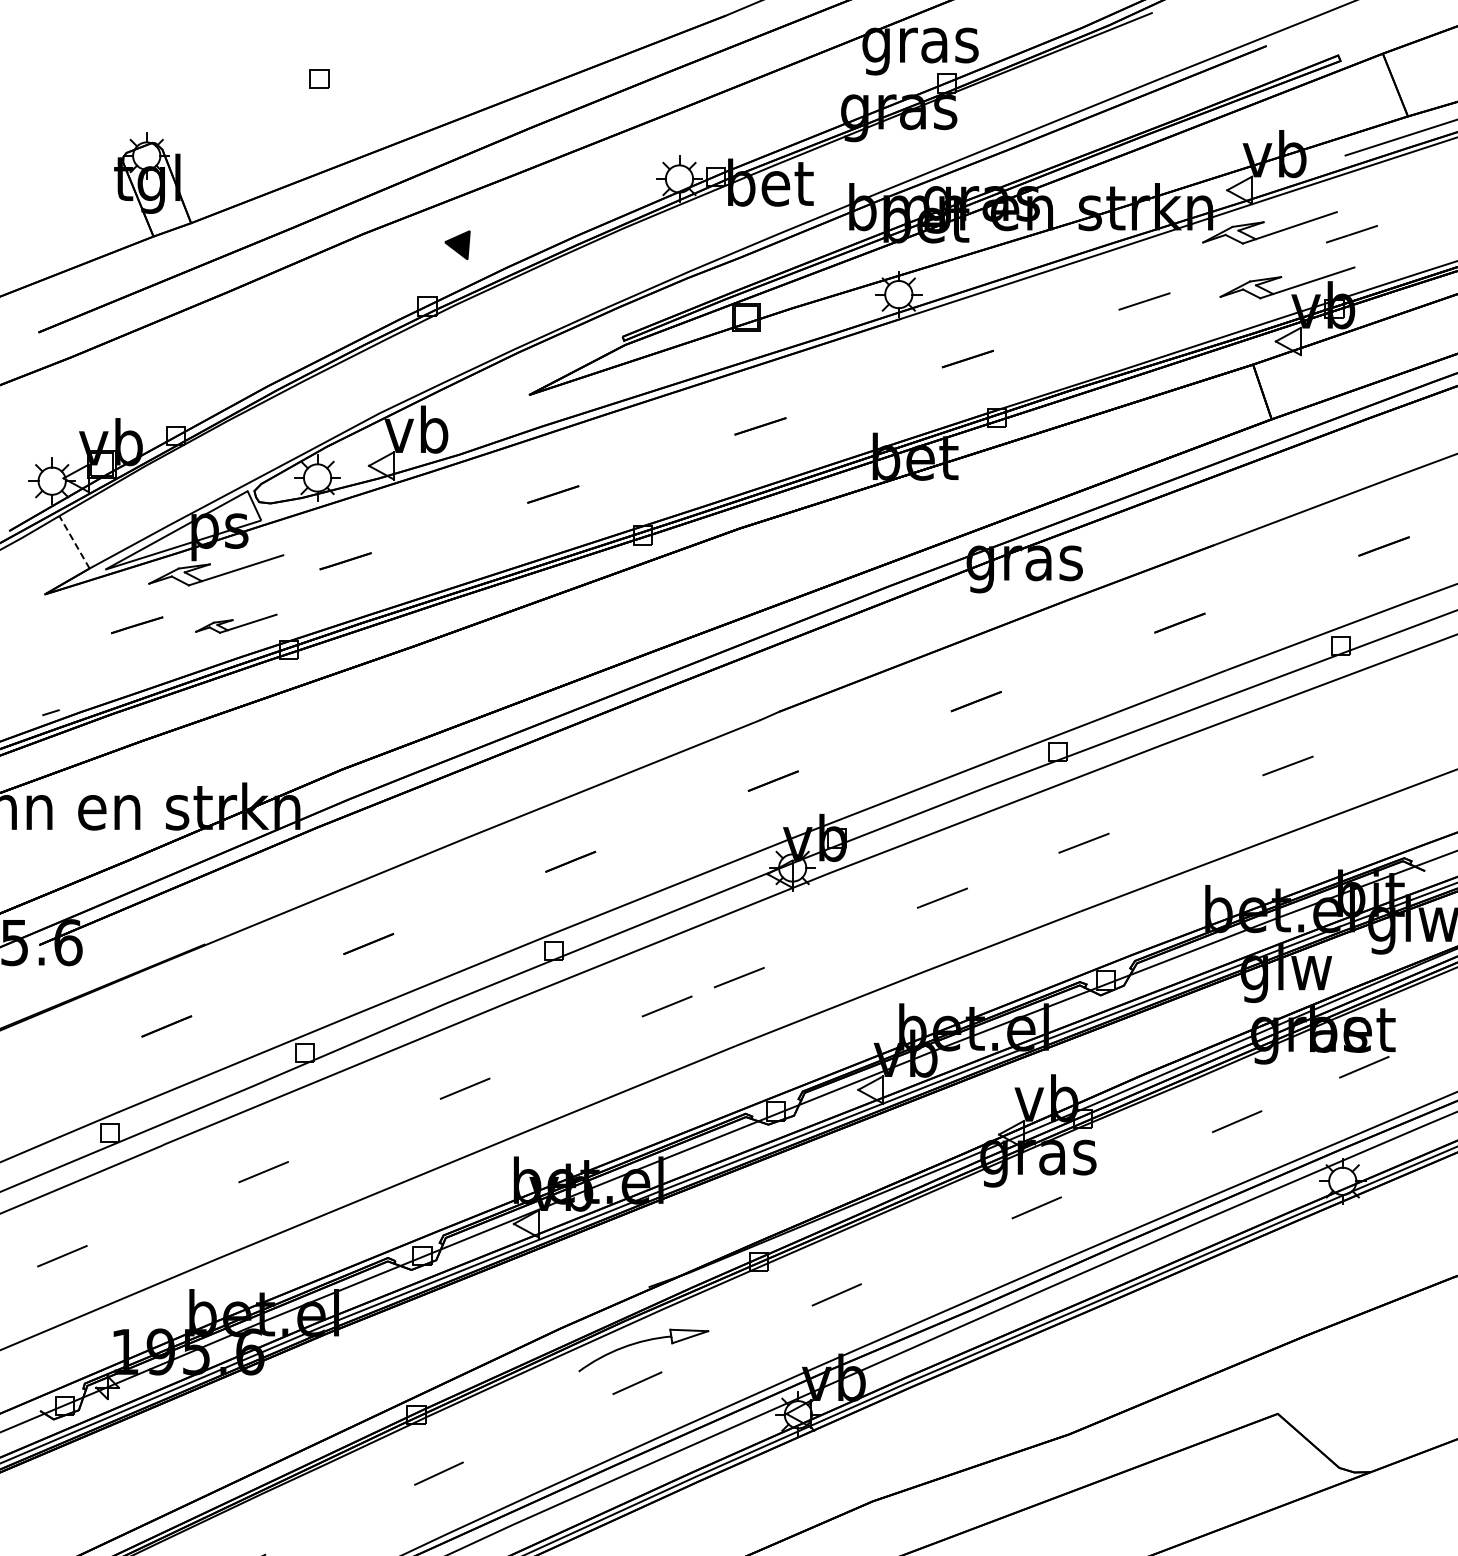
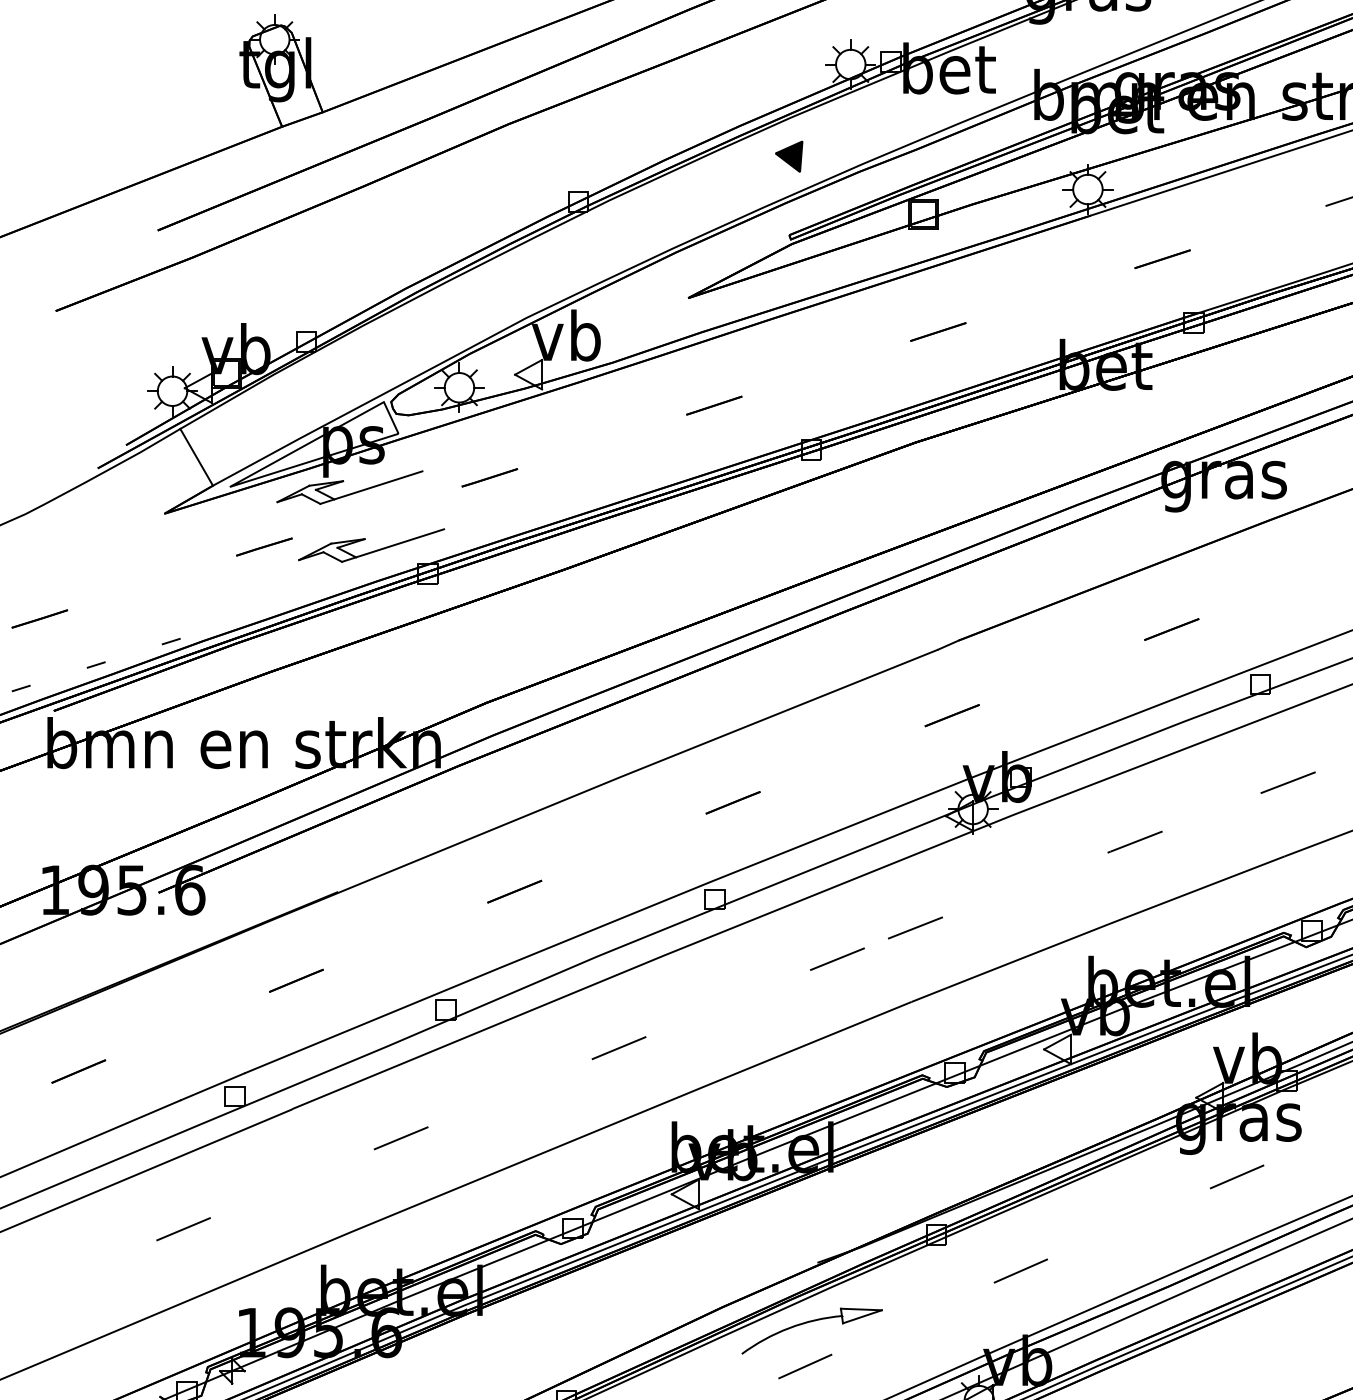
part: (457, 244) -> (789, 155), moved
line: (74, 541) -> (196, 456), dashed -> solid
part: (236, 623) -> (371, 545), size x1.67

